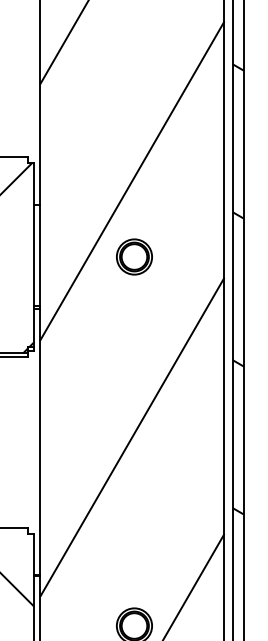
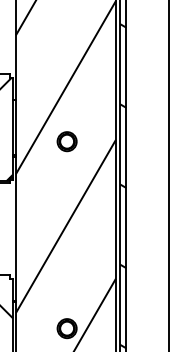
part: (133, 256) -> (66, 141), moved

